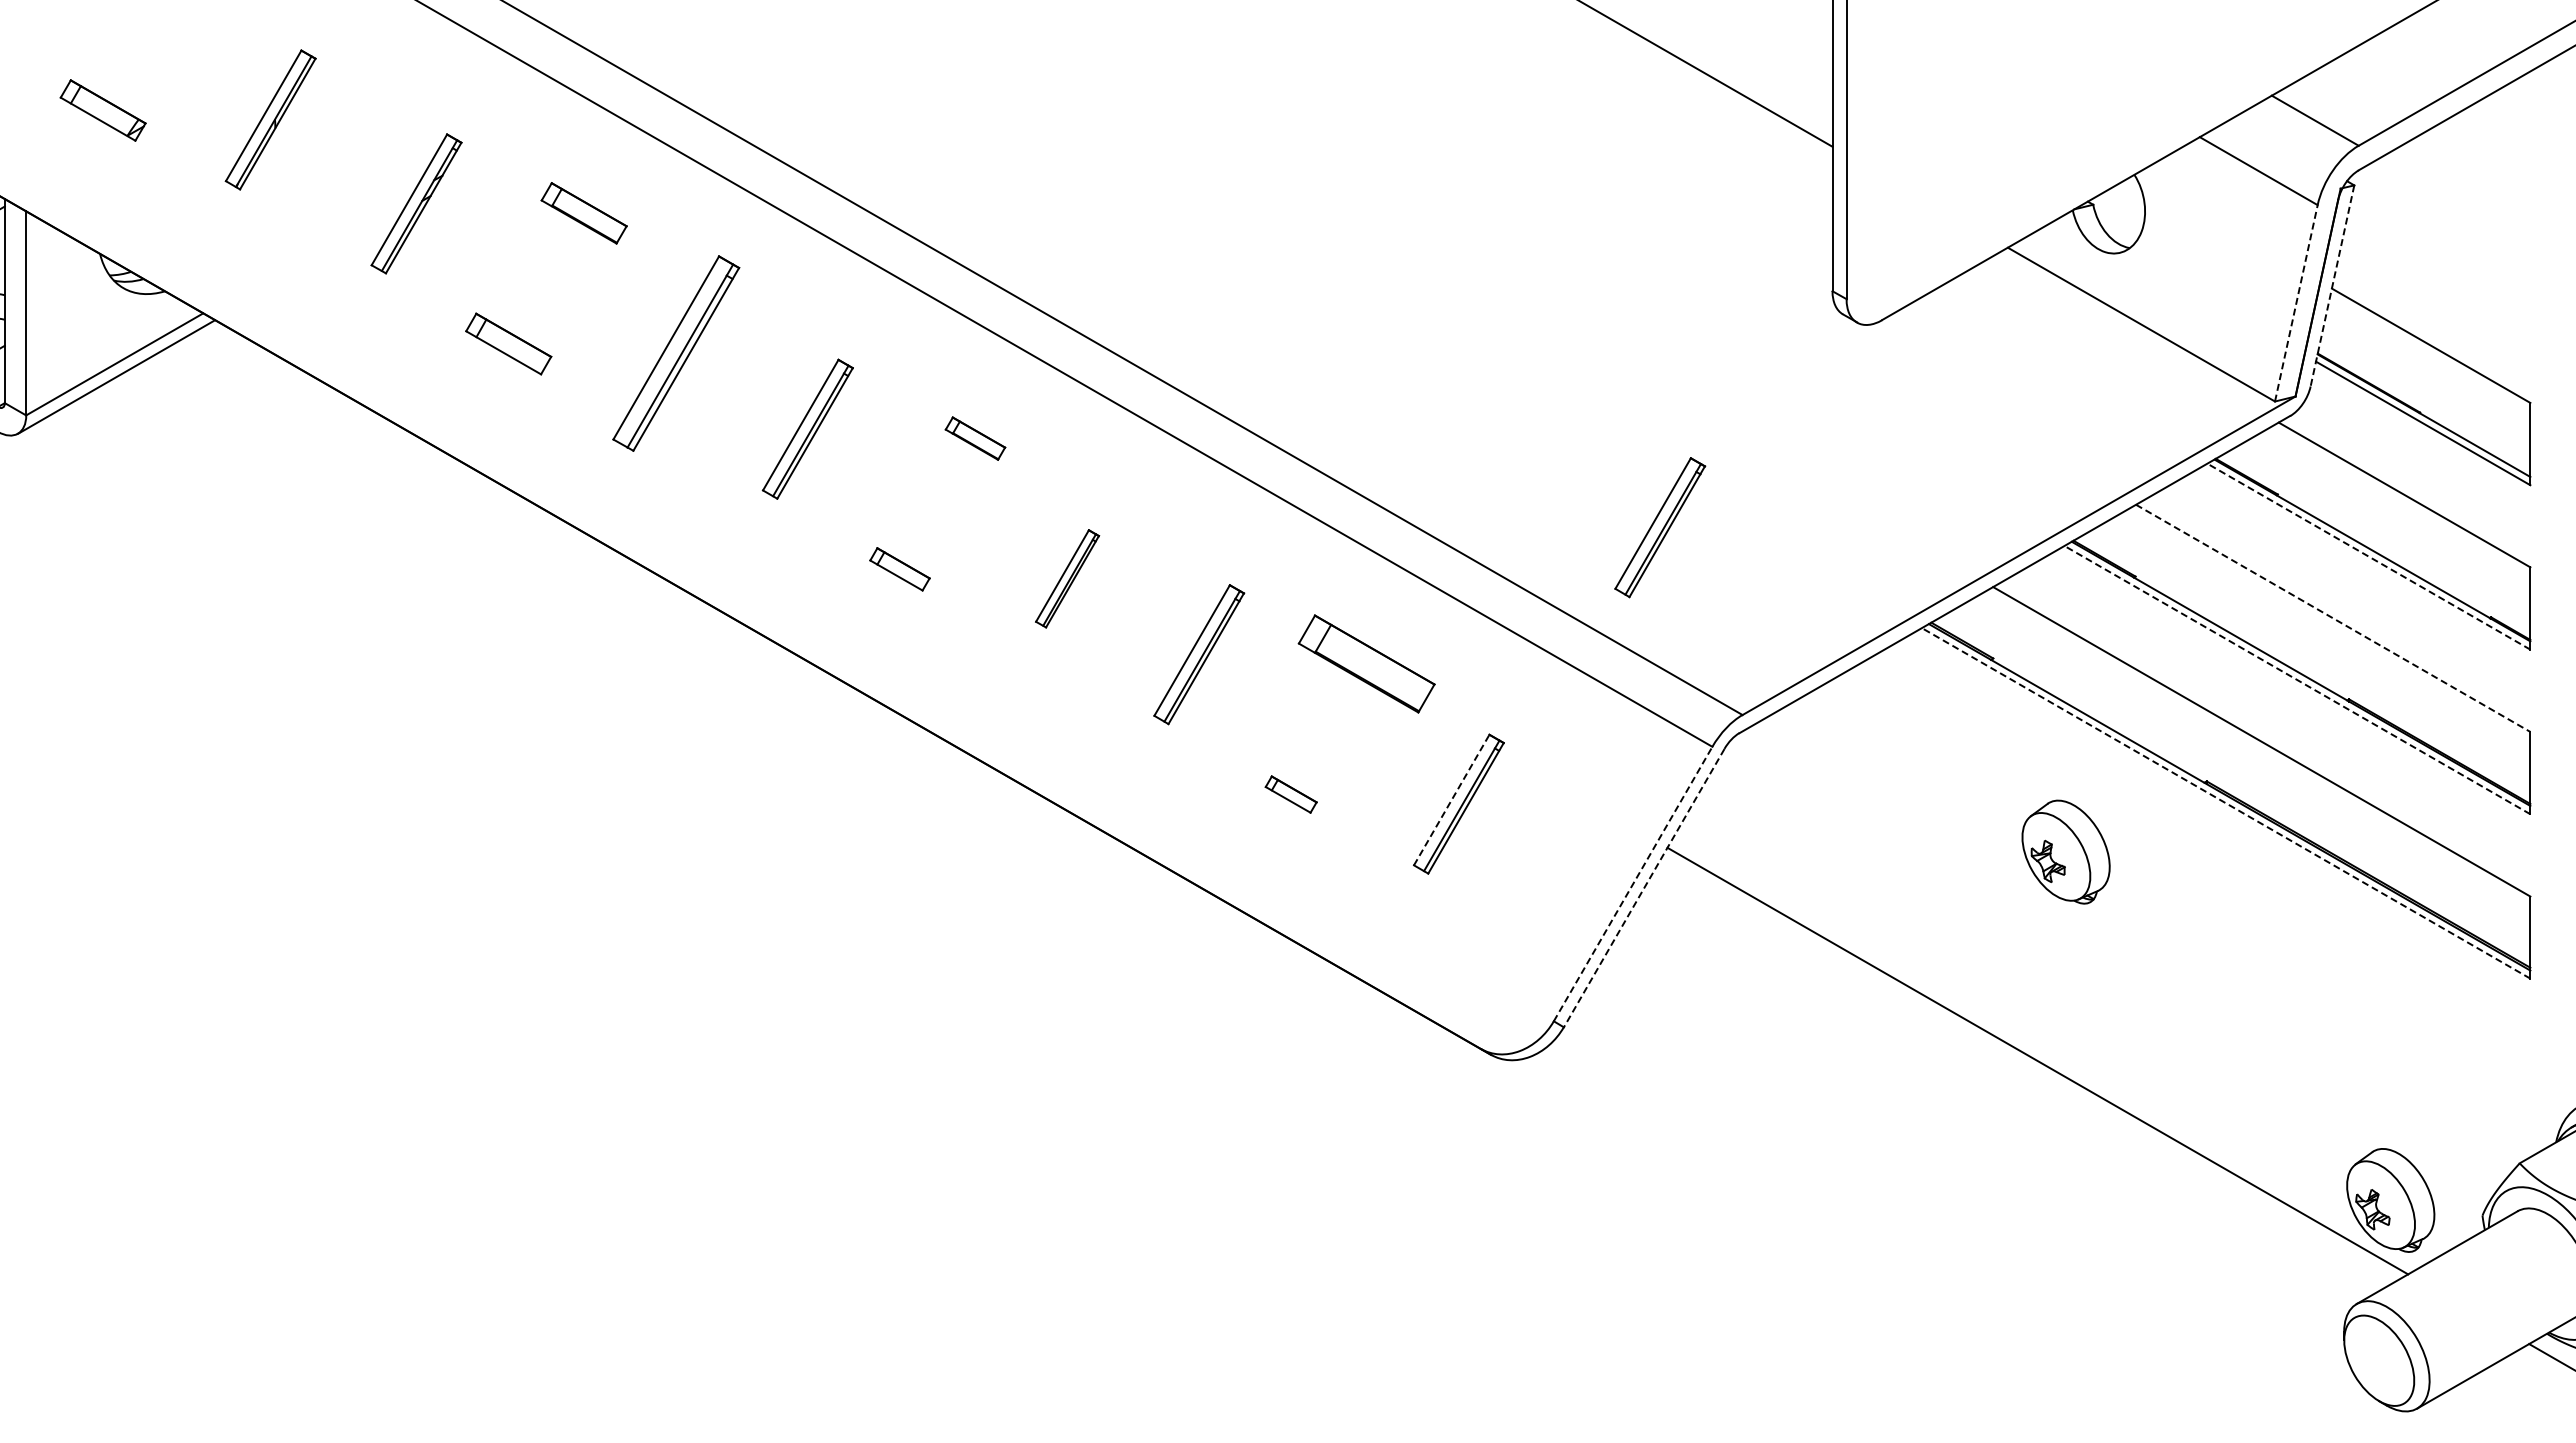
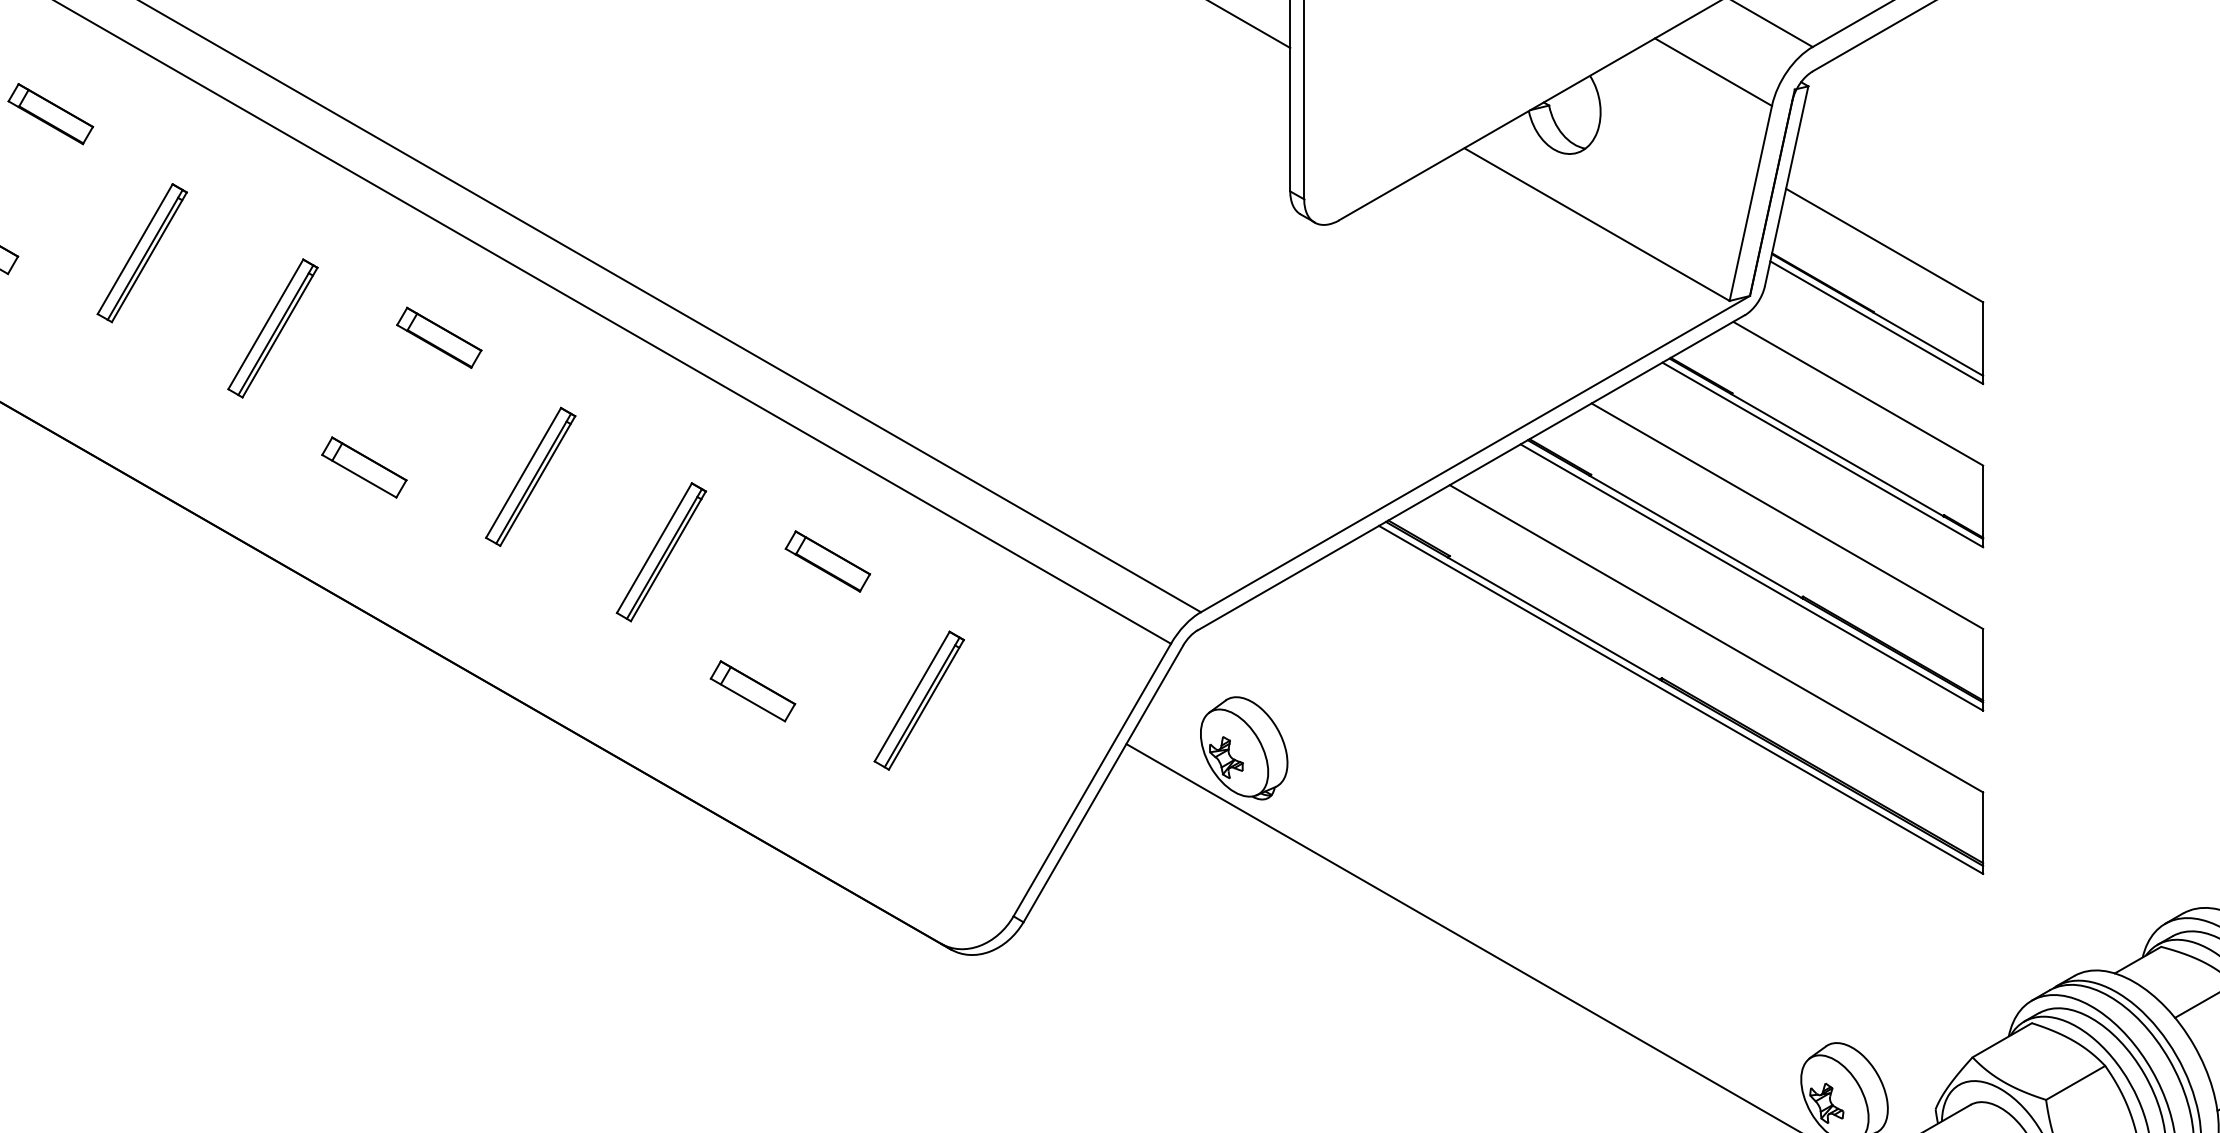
line: (2332, 285) -> (1786, 185), dashed -> solid
line: (2296, 302) -> (1750, 202), dashed -> solid
part: (676, 352) -> (142, 252), size x0.71
part: (975, 438) -> (439, 337), size x1.43
part: (1660, 527) -> (1119, 426), removed
line: (2368, 556) -> (1822, 454), dashed -> solid
part: (899, 569) -> (363, 467), size x1.43
part: (1067, 578) -> (530, 476), size x1.43
line: (2333, 618) -> (1787, 516), dashed -> solid
part: (1366, 663) -> (827, 561), size x0.62
line: (2297, 680) -> (1751, 577), dashed -> solid
part: (1290, 794) -> (752, 691), size x1.67
line: (1451, 799) -> (911, 696), dashed -> solid
line: (2225, 803) -> (1680, 700), dashed -> solid
part: (2065, 851) -> (1243, 747), moved
line: (1633, 883) -> (1092, 779), dashed -> solid
line: (1644, 888) -> (1103, 784), dashed -> solid

